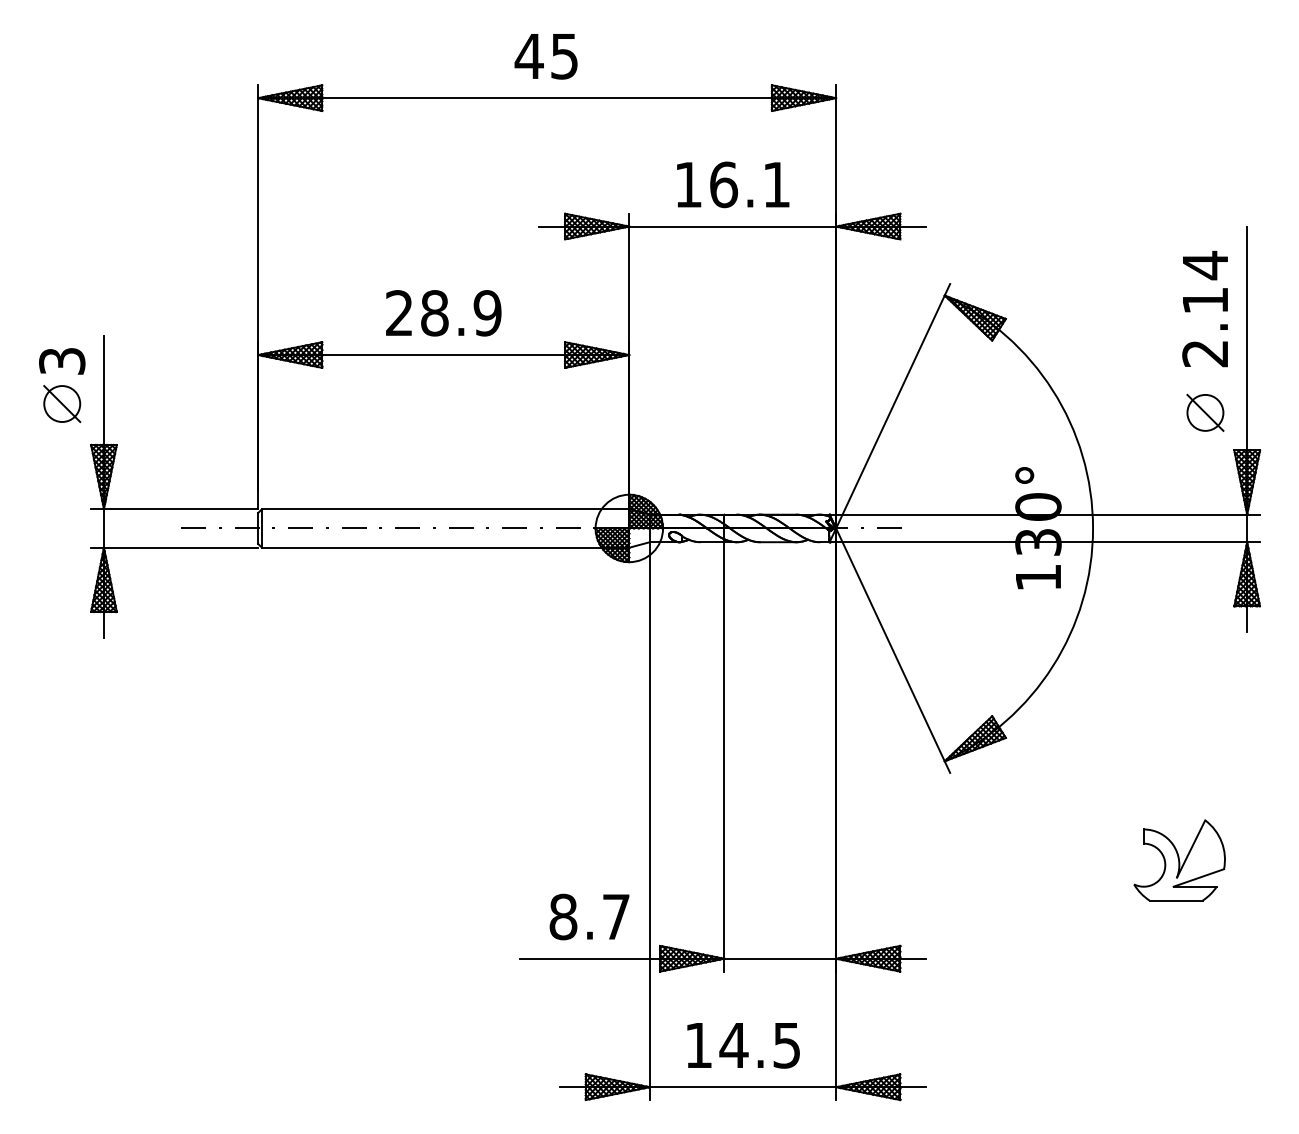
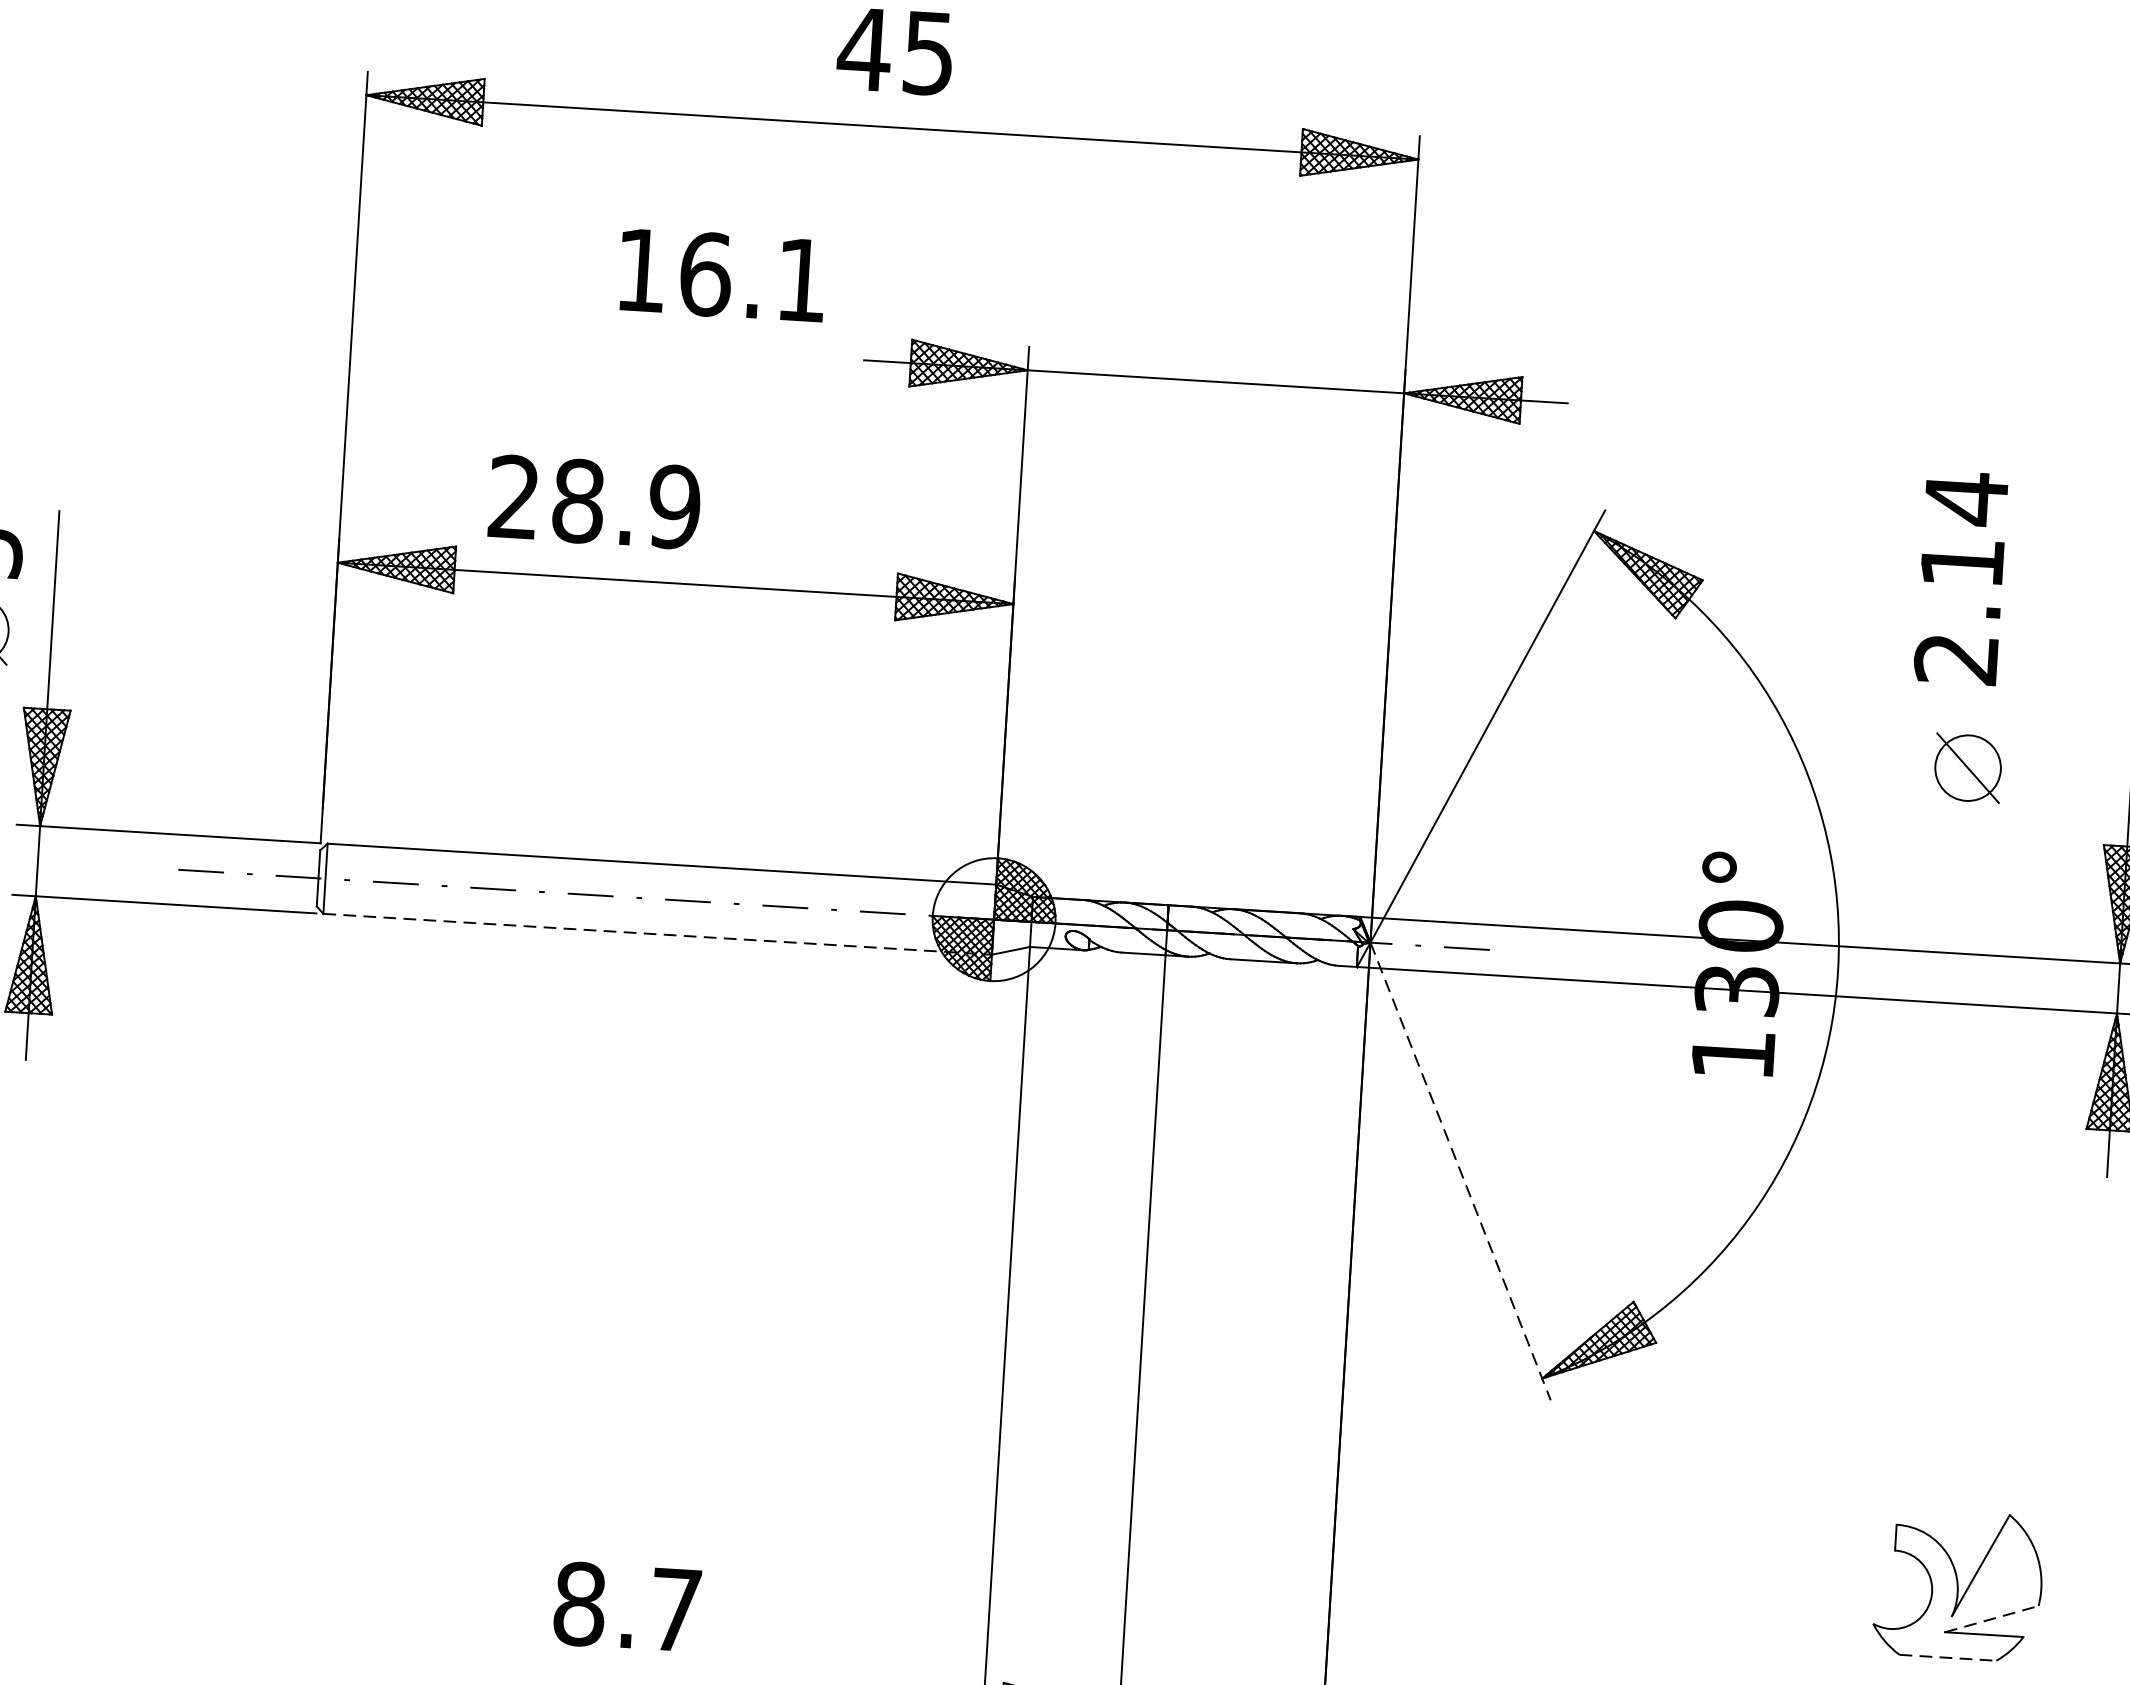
text: (733, 184) -> (723, 274), moved
text: (1204, 308) -> (1959, 576), moved
text: (443, 313) -> (594, 502), moved
part: (1205, 412) -> (1968, 767), moved
line: (445, 547) -> (657, 933), solid -> dashed
line: (893, 650) -> (1461, 1171), solid -> dashed
line: (1198, 877) -> (1991, 1618), solid -> dashed
line: (1176, 900) -> (1948, 1657), solid -> dashed
text: (589, 916) -> (627, 1606), moved

